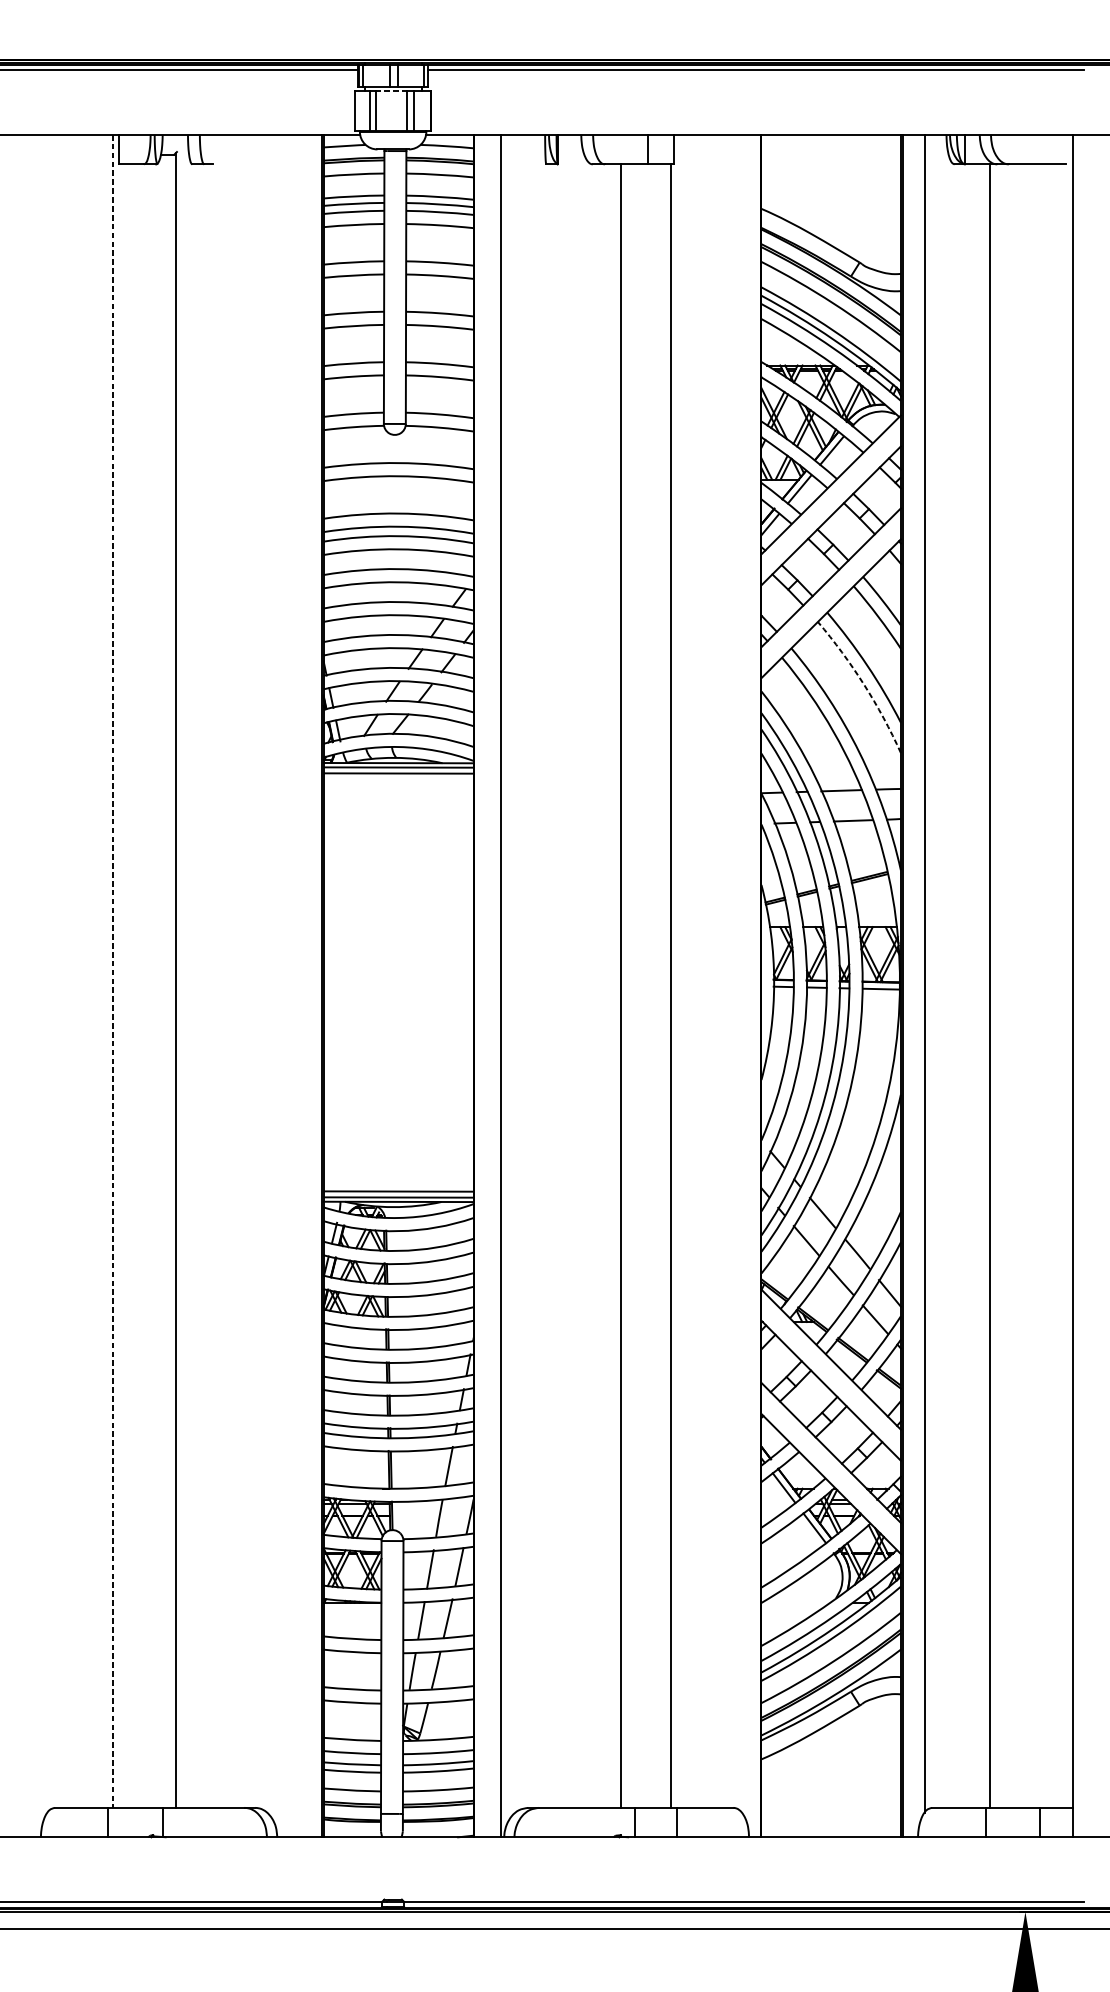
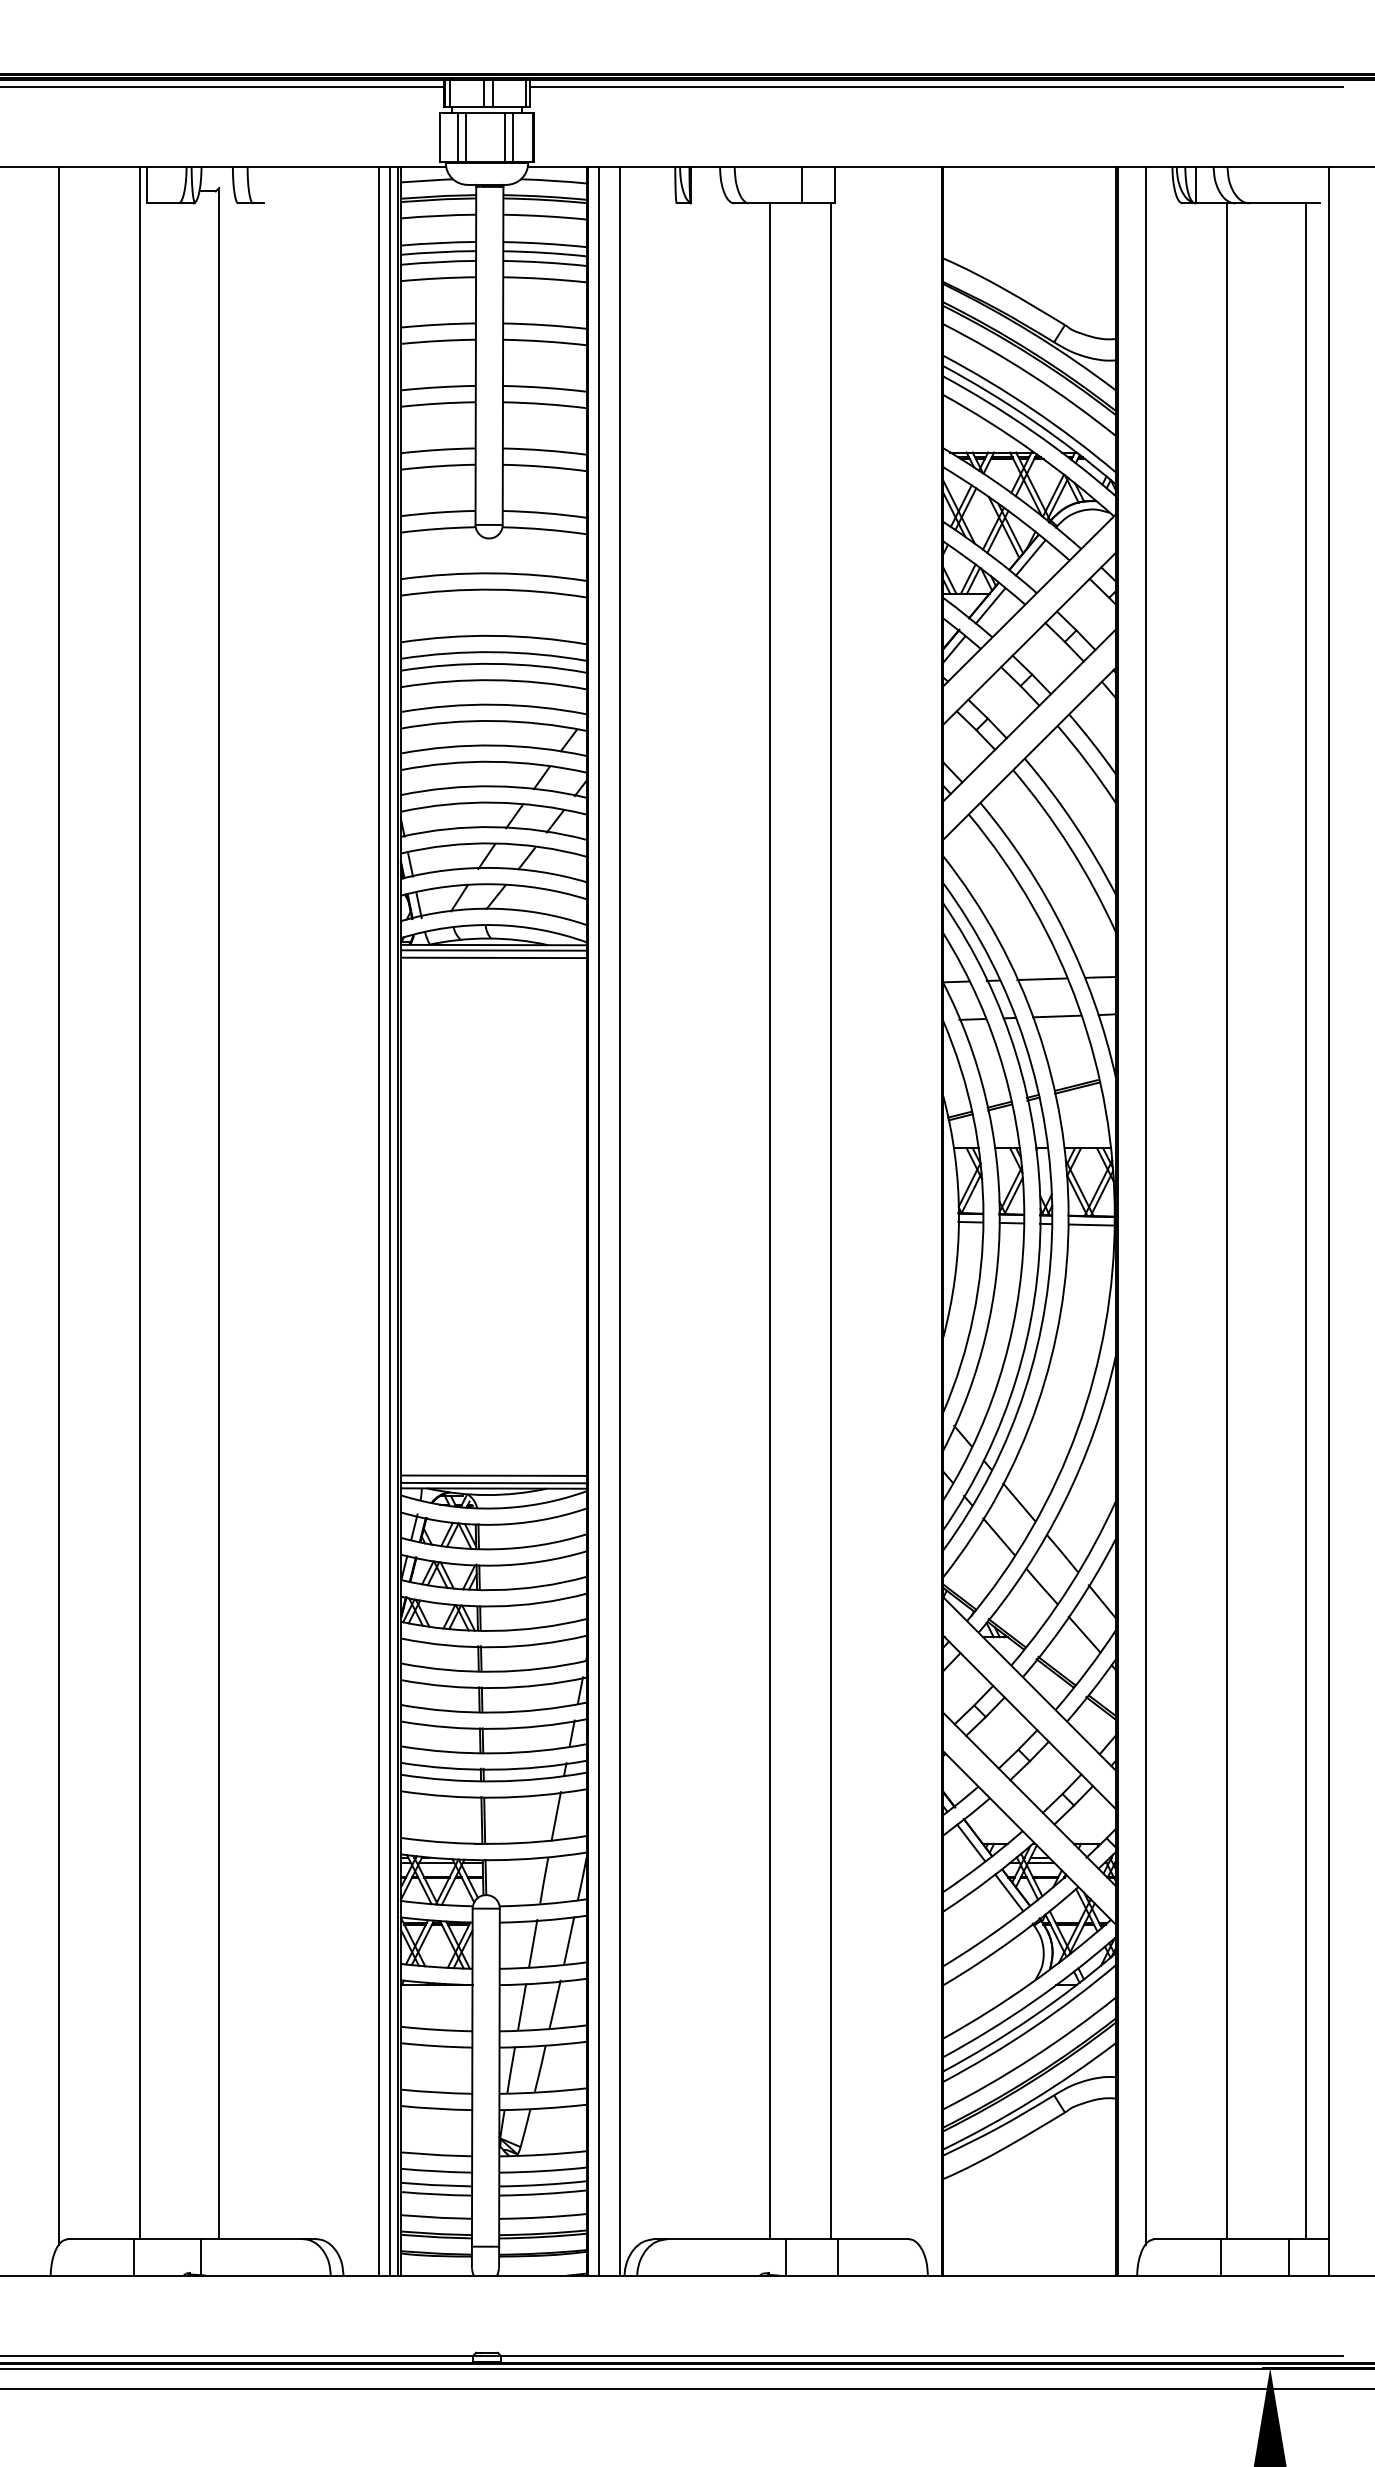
line: (391, 91) -> (485, 112), dashed -> solid
arc: (864, 684) -> (1070, 847), dashed -> solid
line: (112, 971) -> (139, 1203), dashed -> solid
line: (48, 973) -> (59, 1205), added
line: (305, 985) -> (378, 1220), added
line: (314, 985) -> (389, 1220), added
line: (483, 985) -> (598, 1220), added
line: (1053, 986) -> (1305, 1221), added

